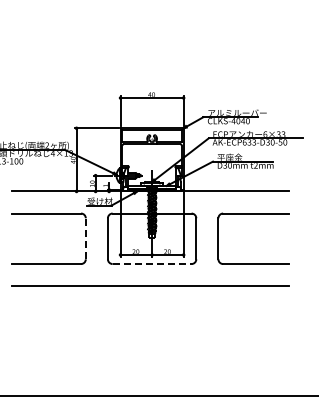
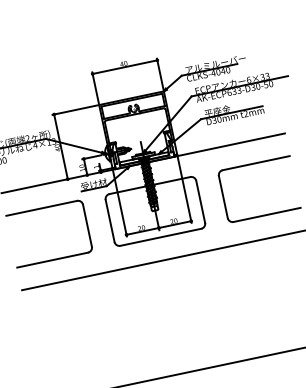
line: (85, 238) -> (87, 225), dashed -> solid
line: (152, 264) -> (161, 237), dashed -> solid

